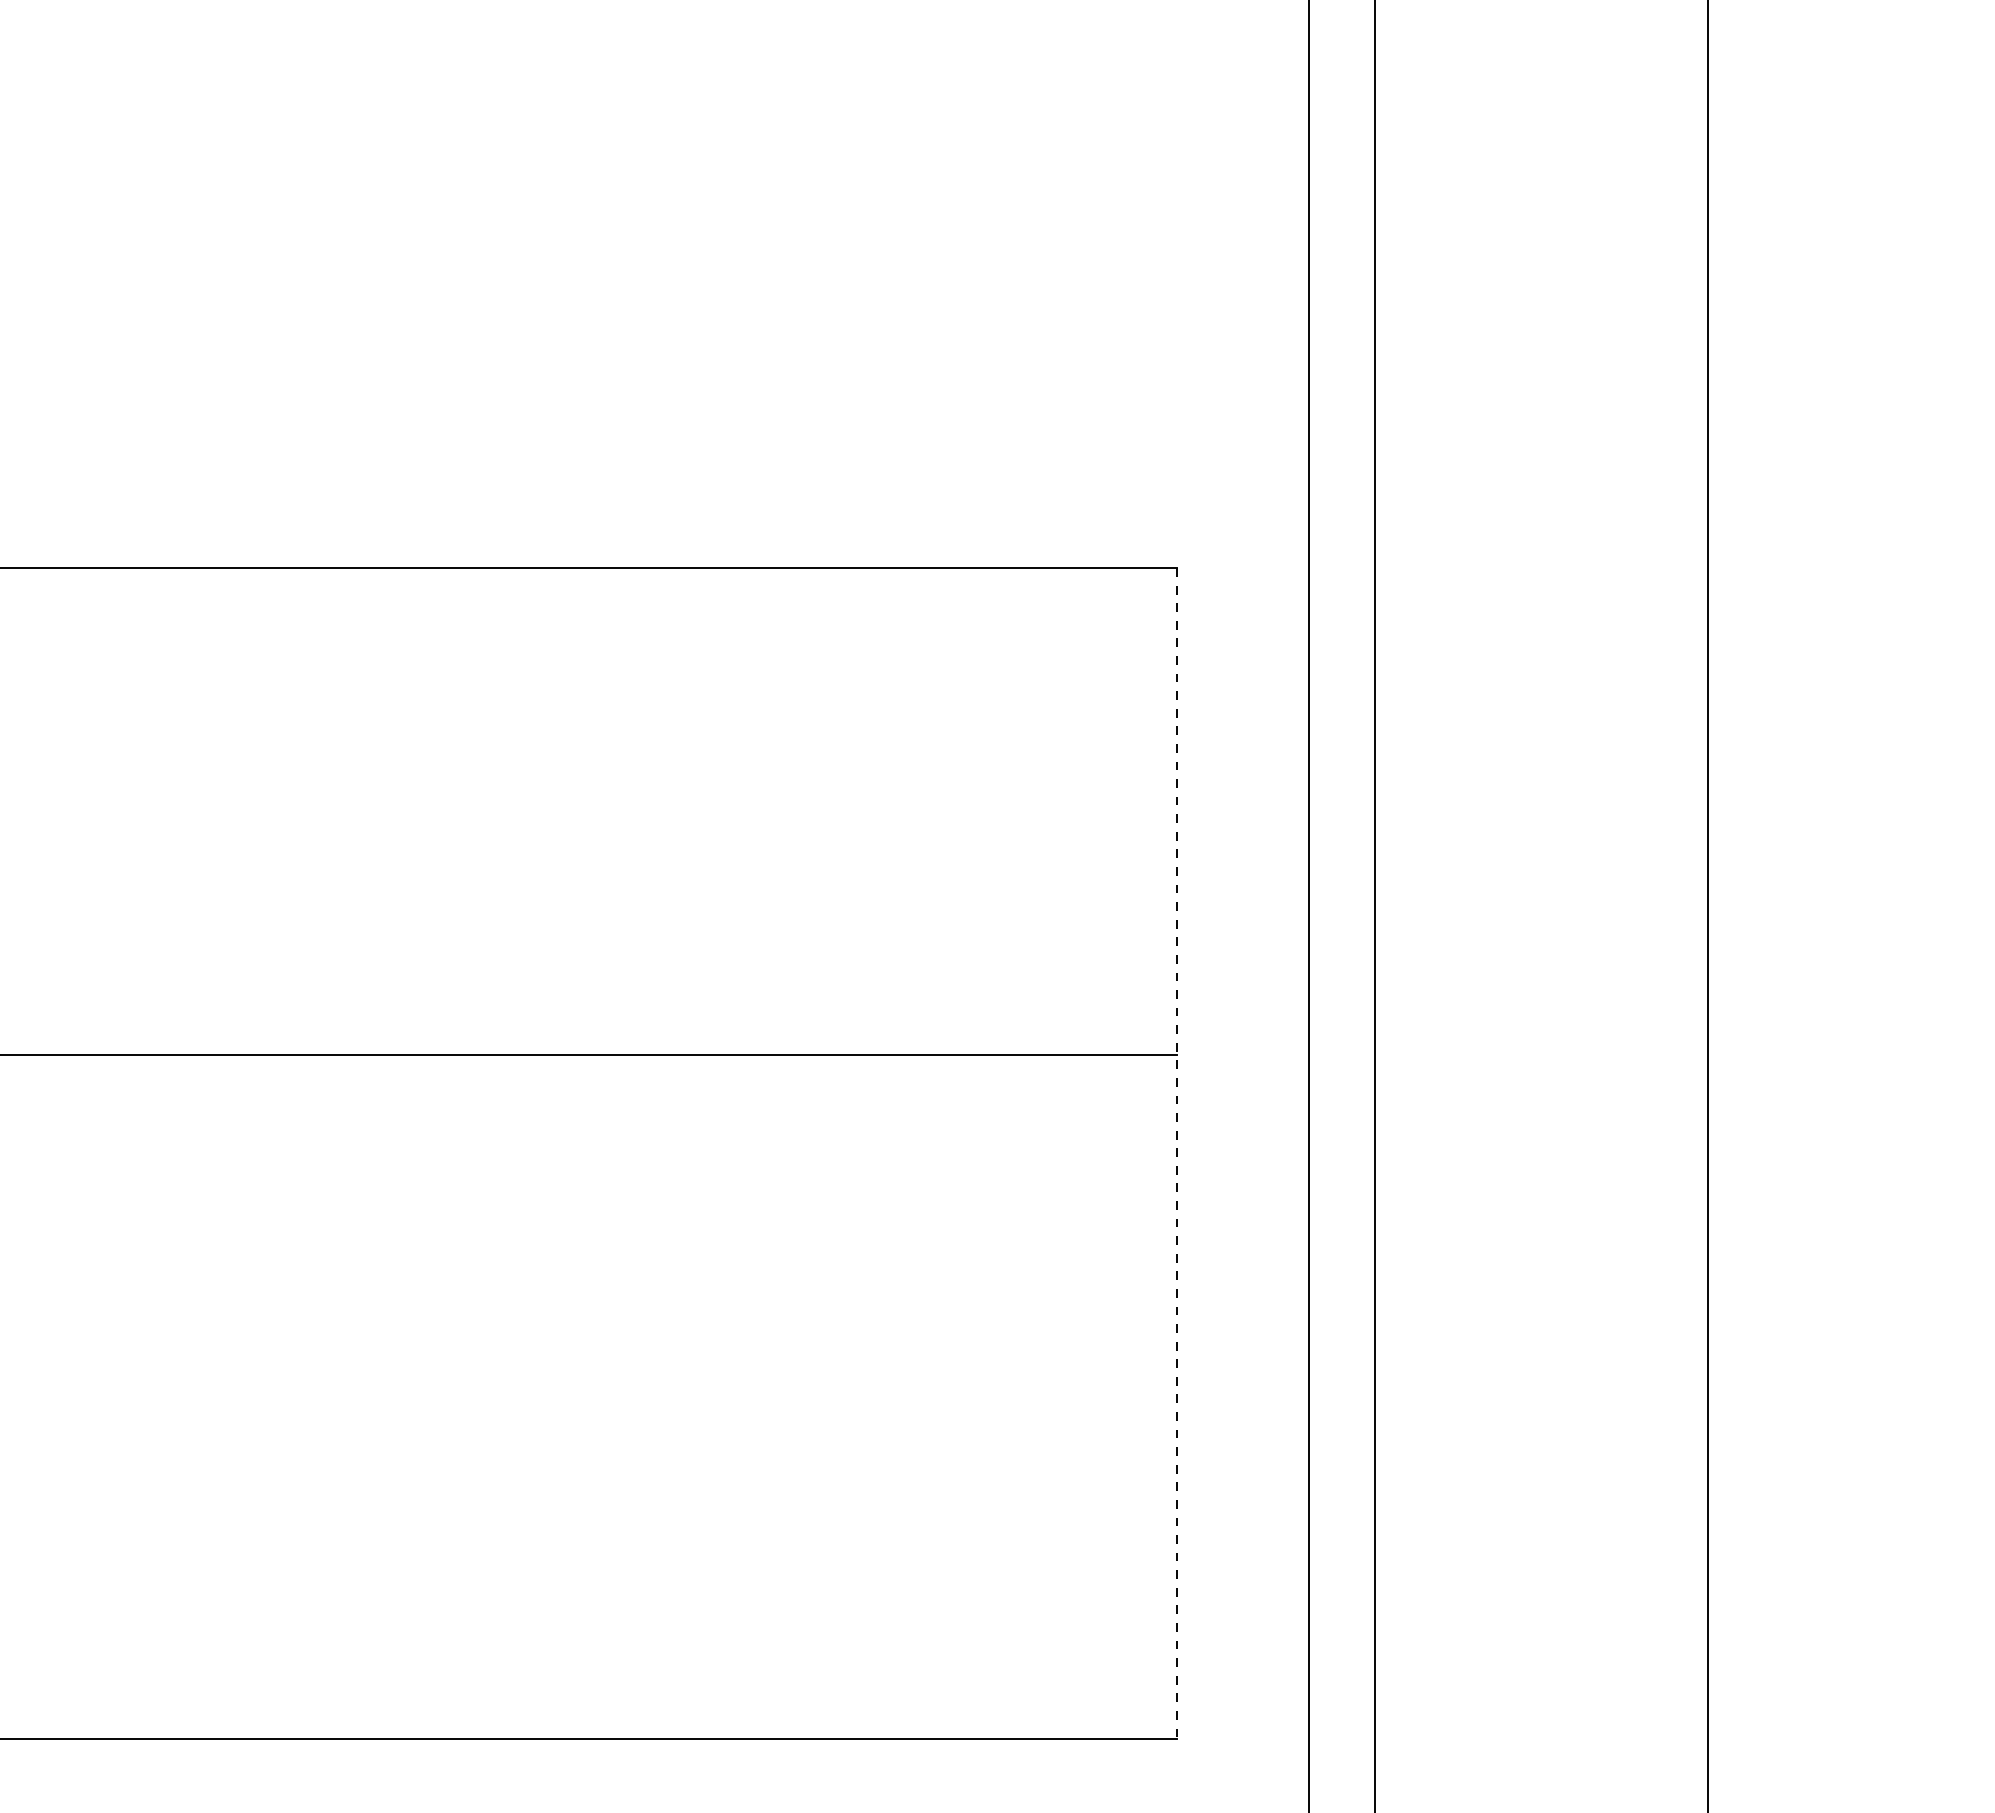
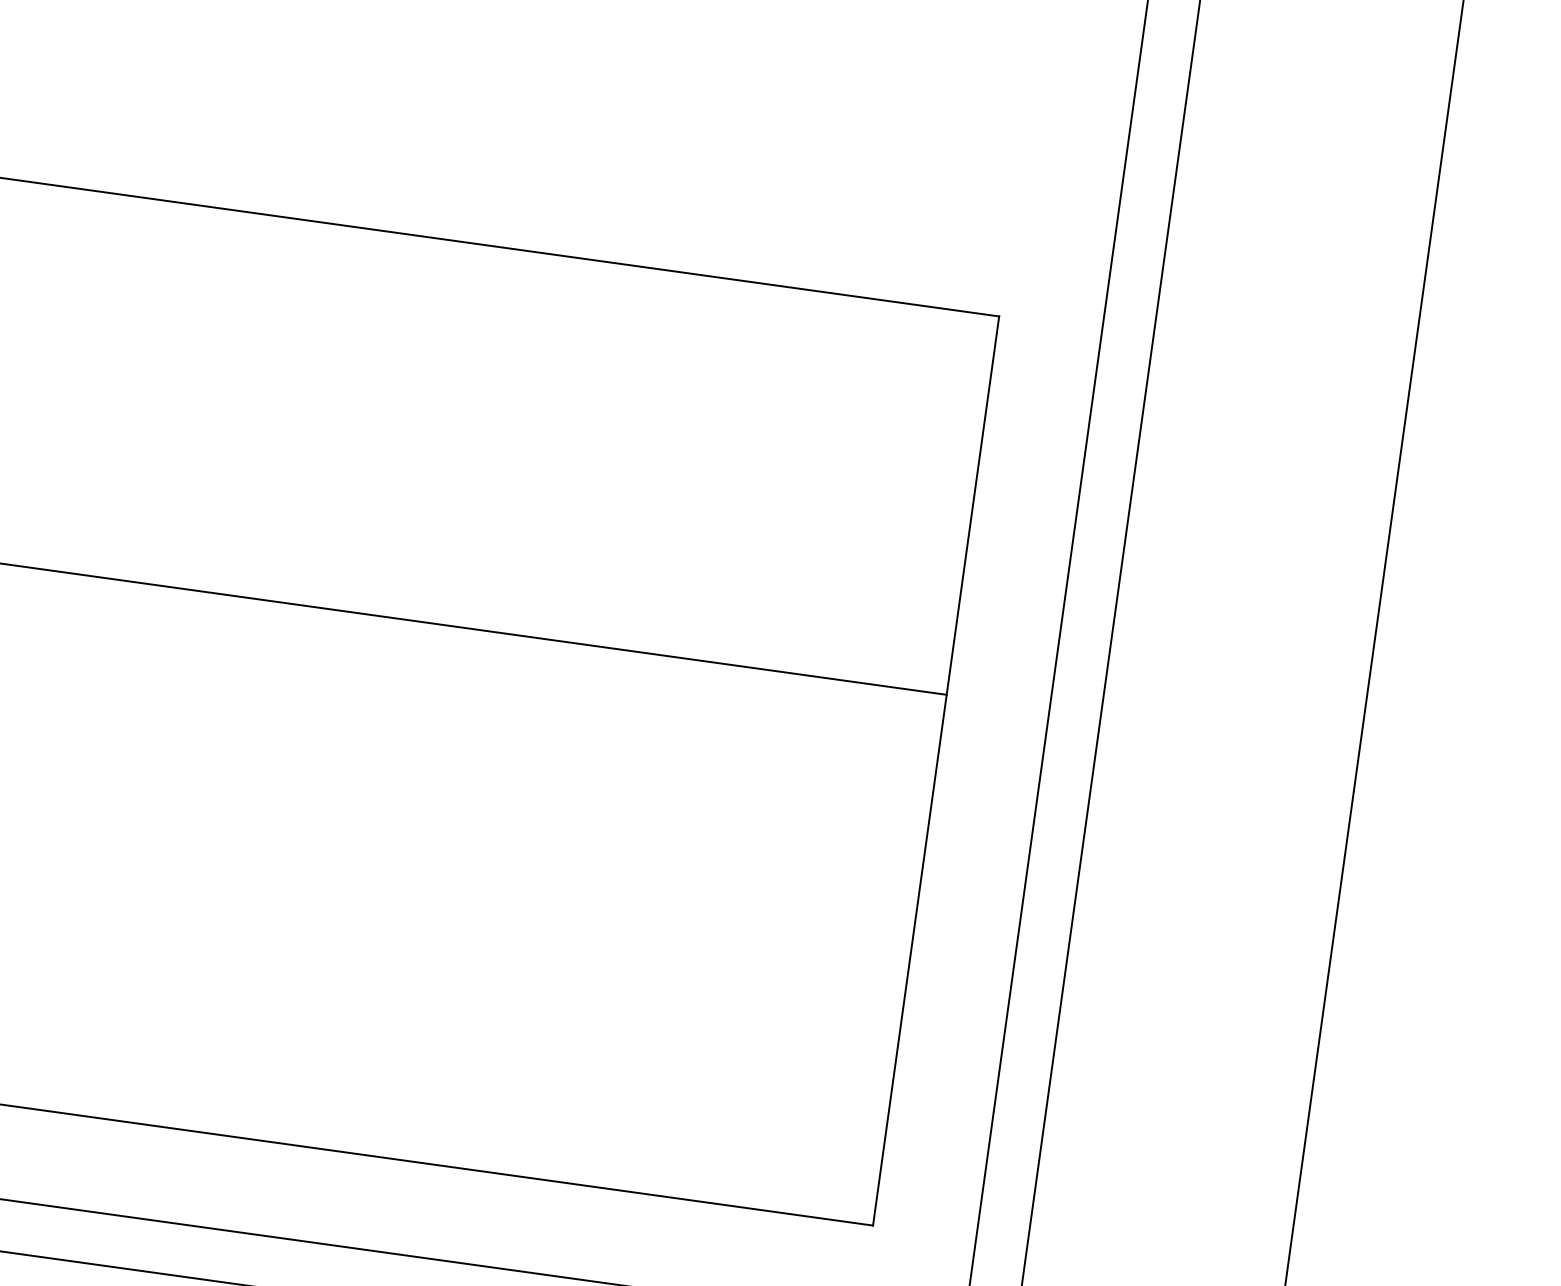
line: (1176, 1154) -> (935, 771), dashed -> solid

